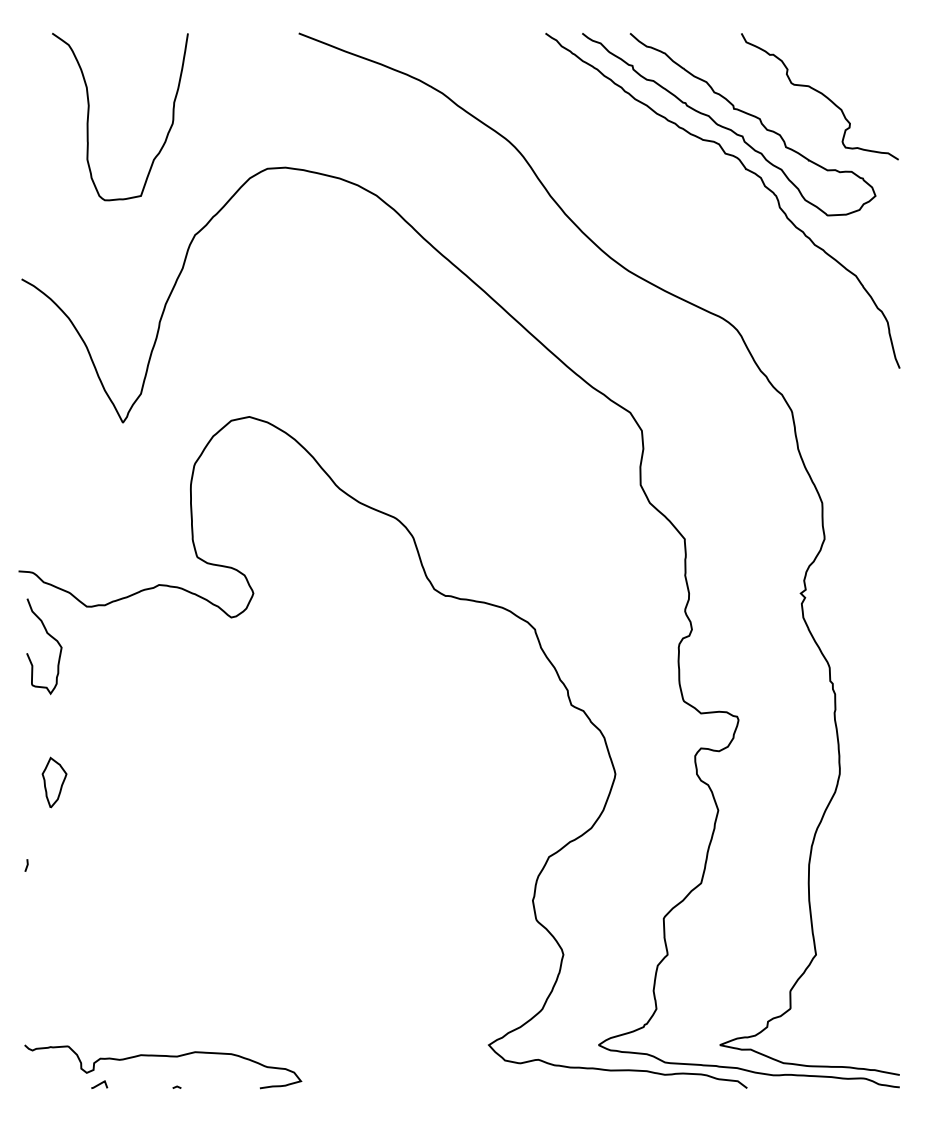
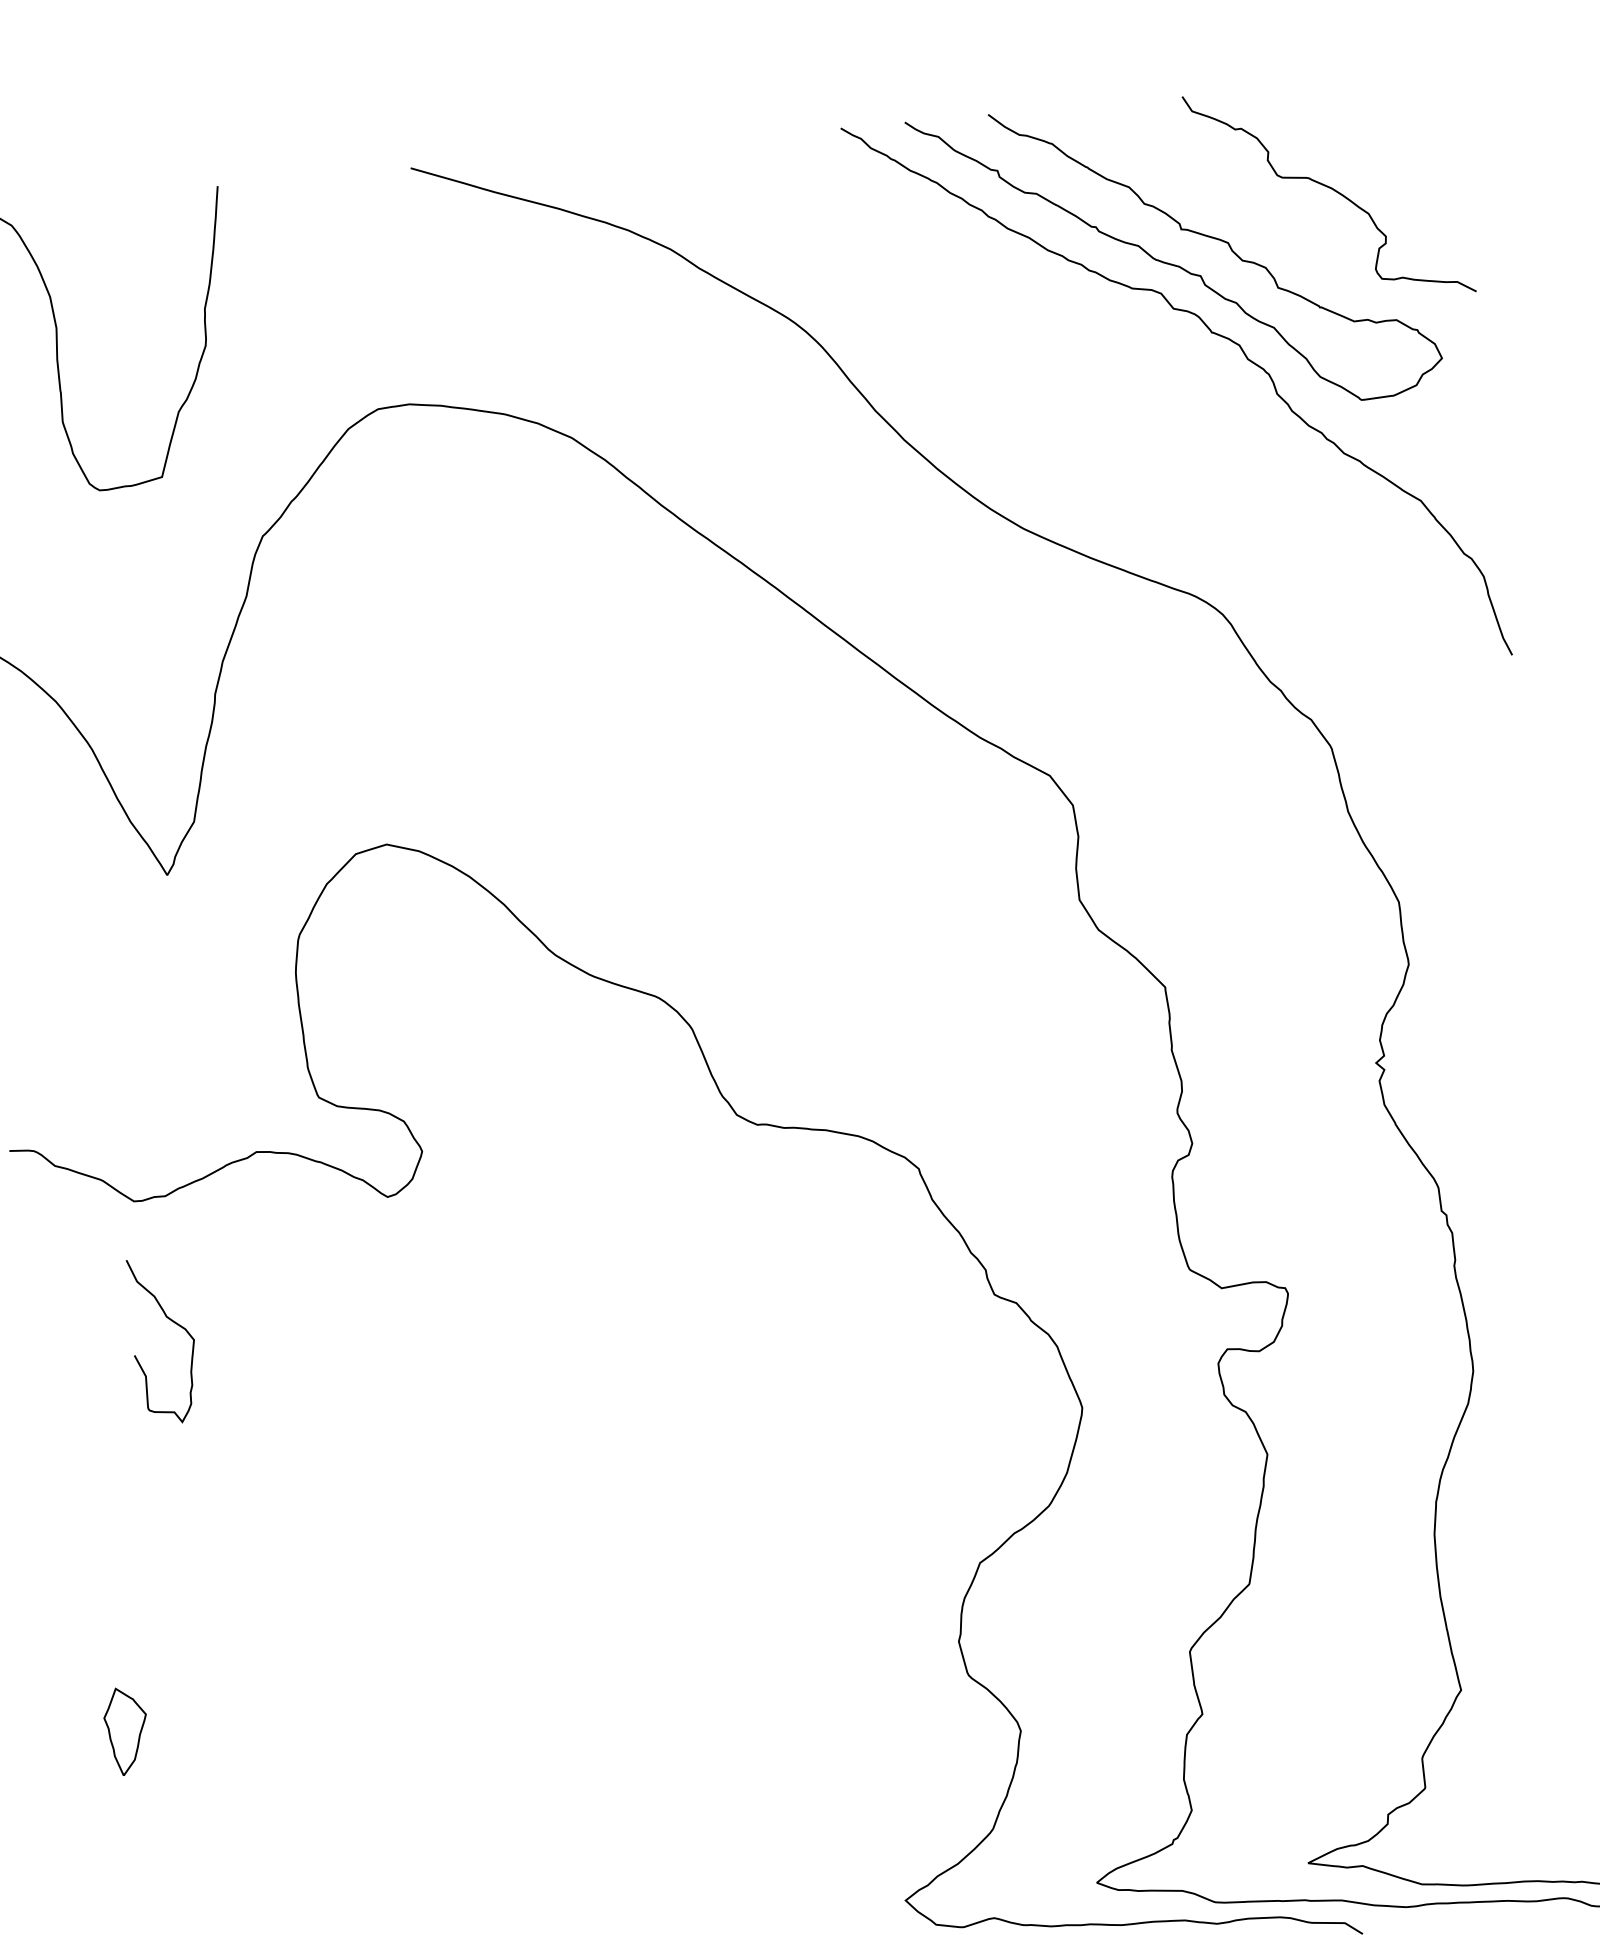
curve: (49, 636) -> (171, 1322), moved
part: (54, 782) -> (126, 1730), moved
line: (26, 865) -> (70, 1662), removed

